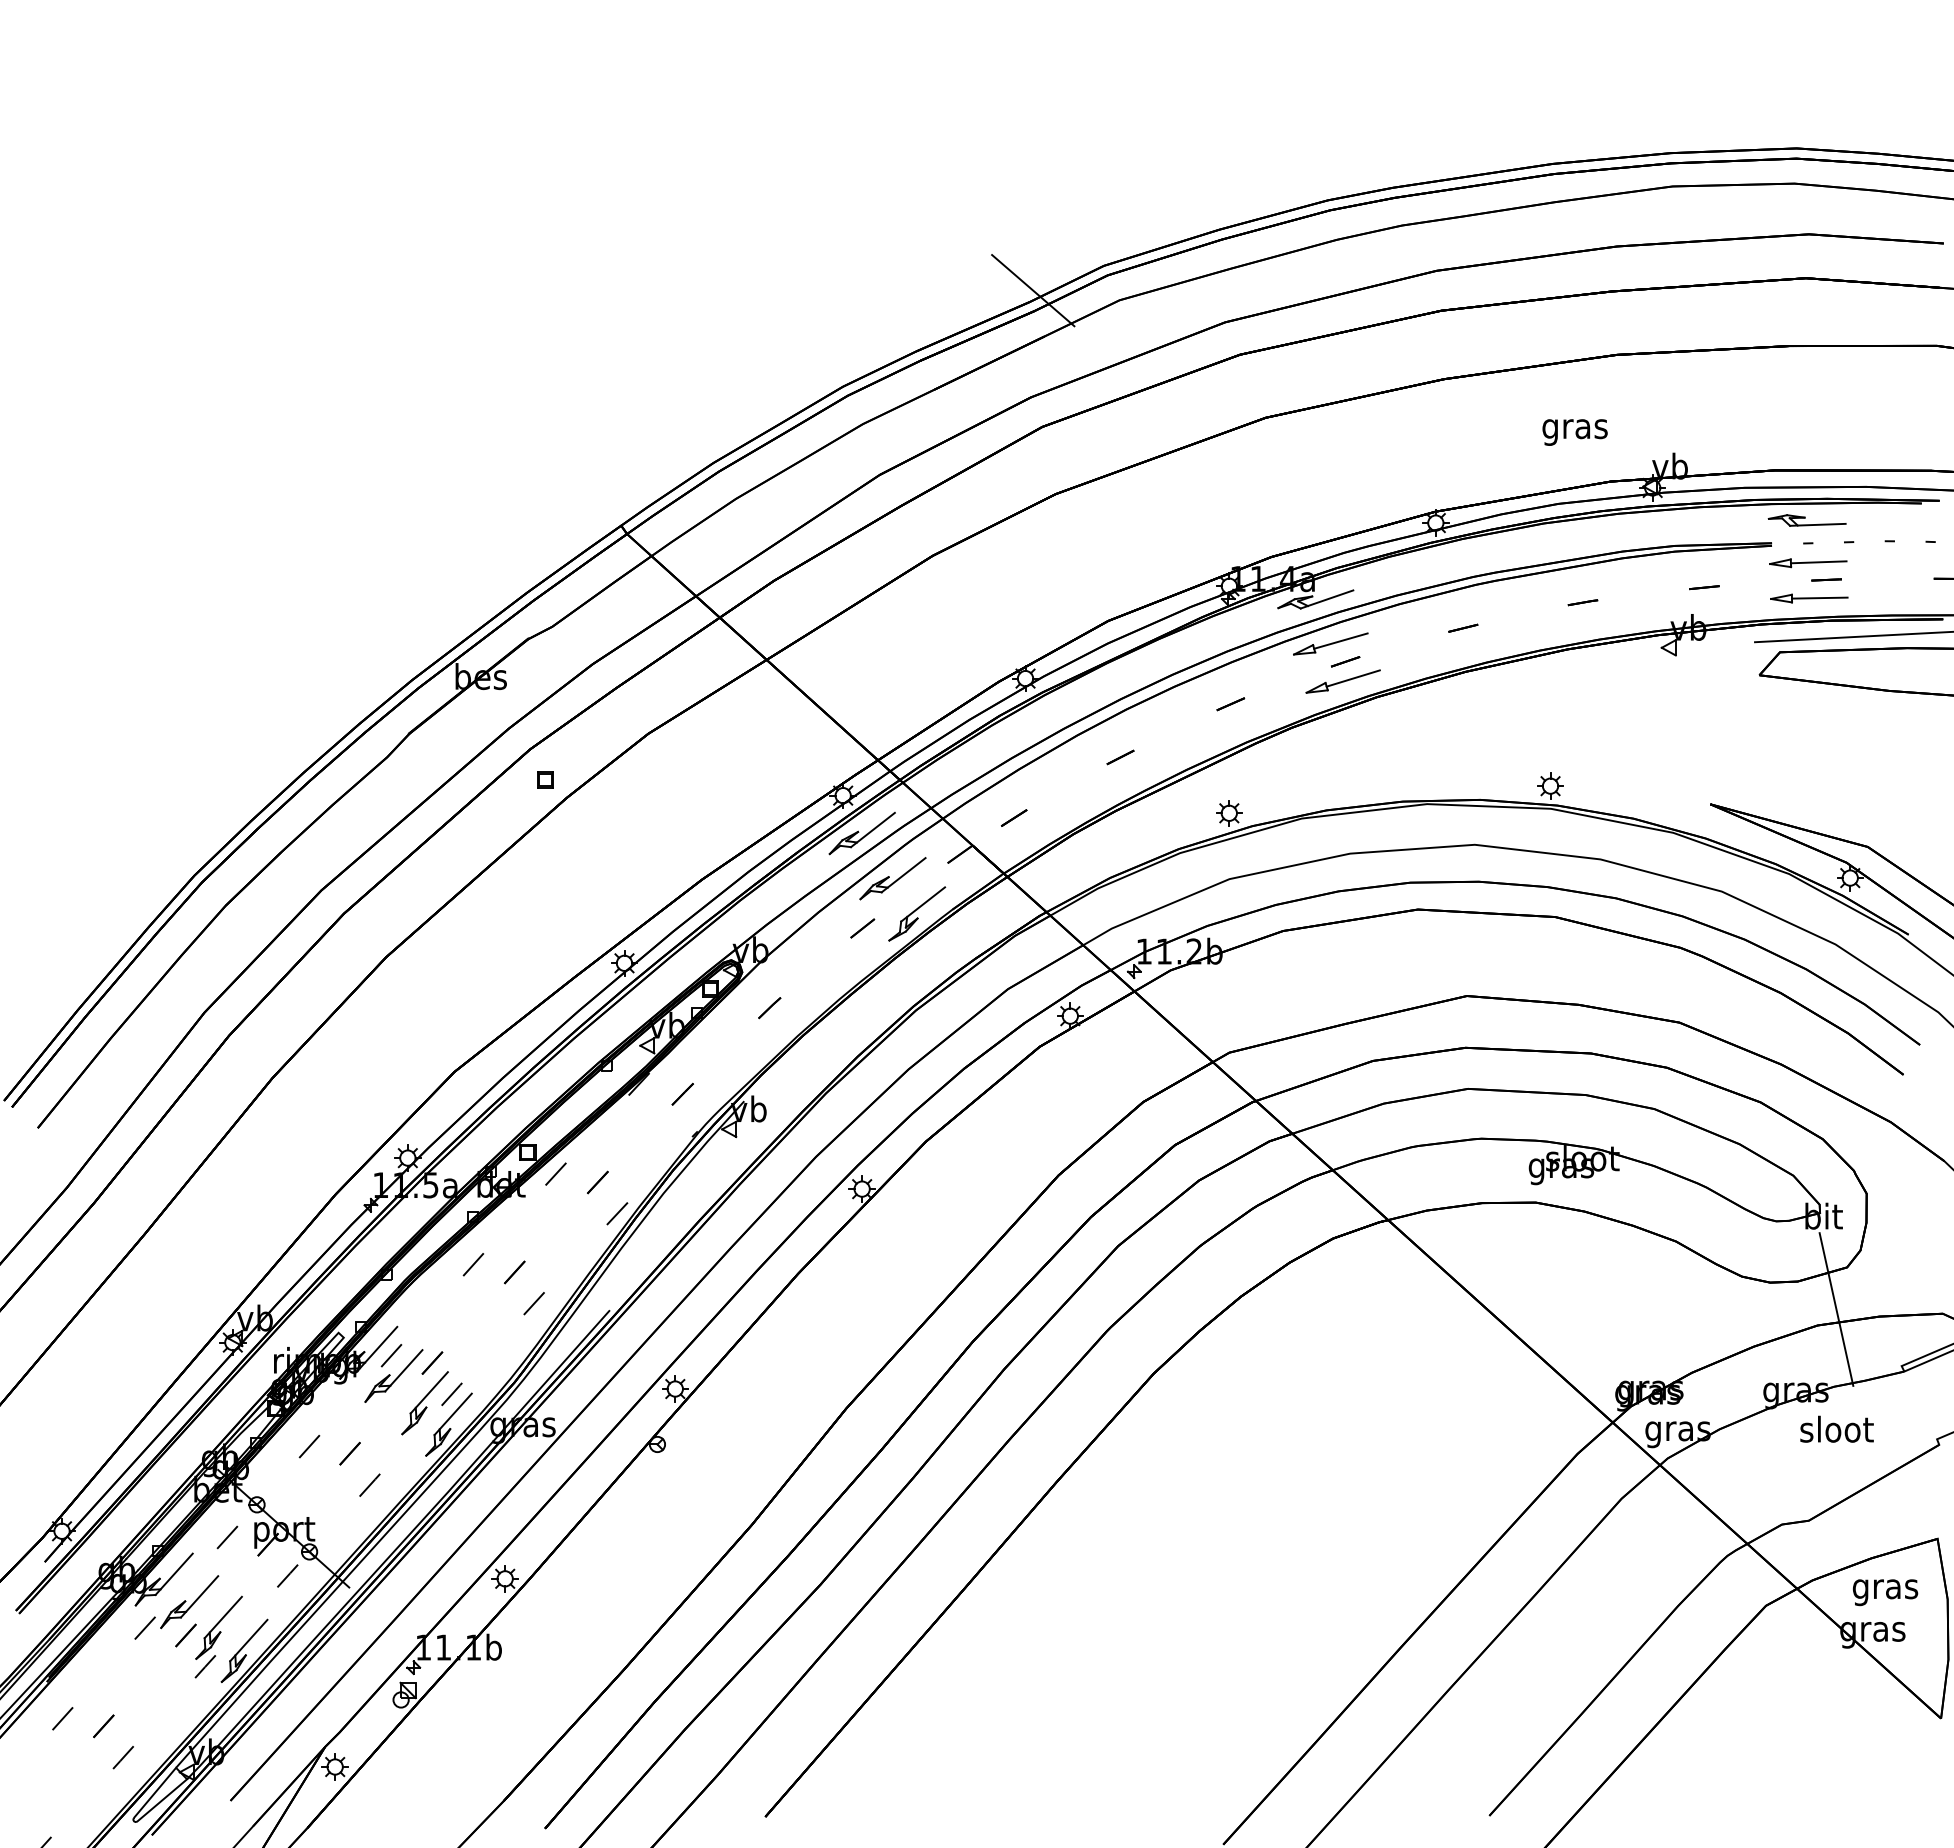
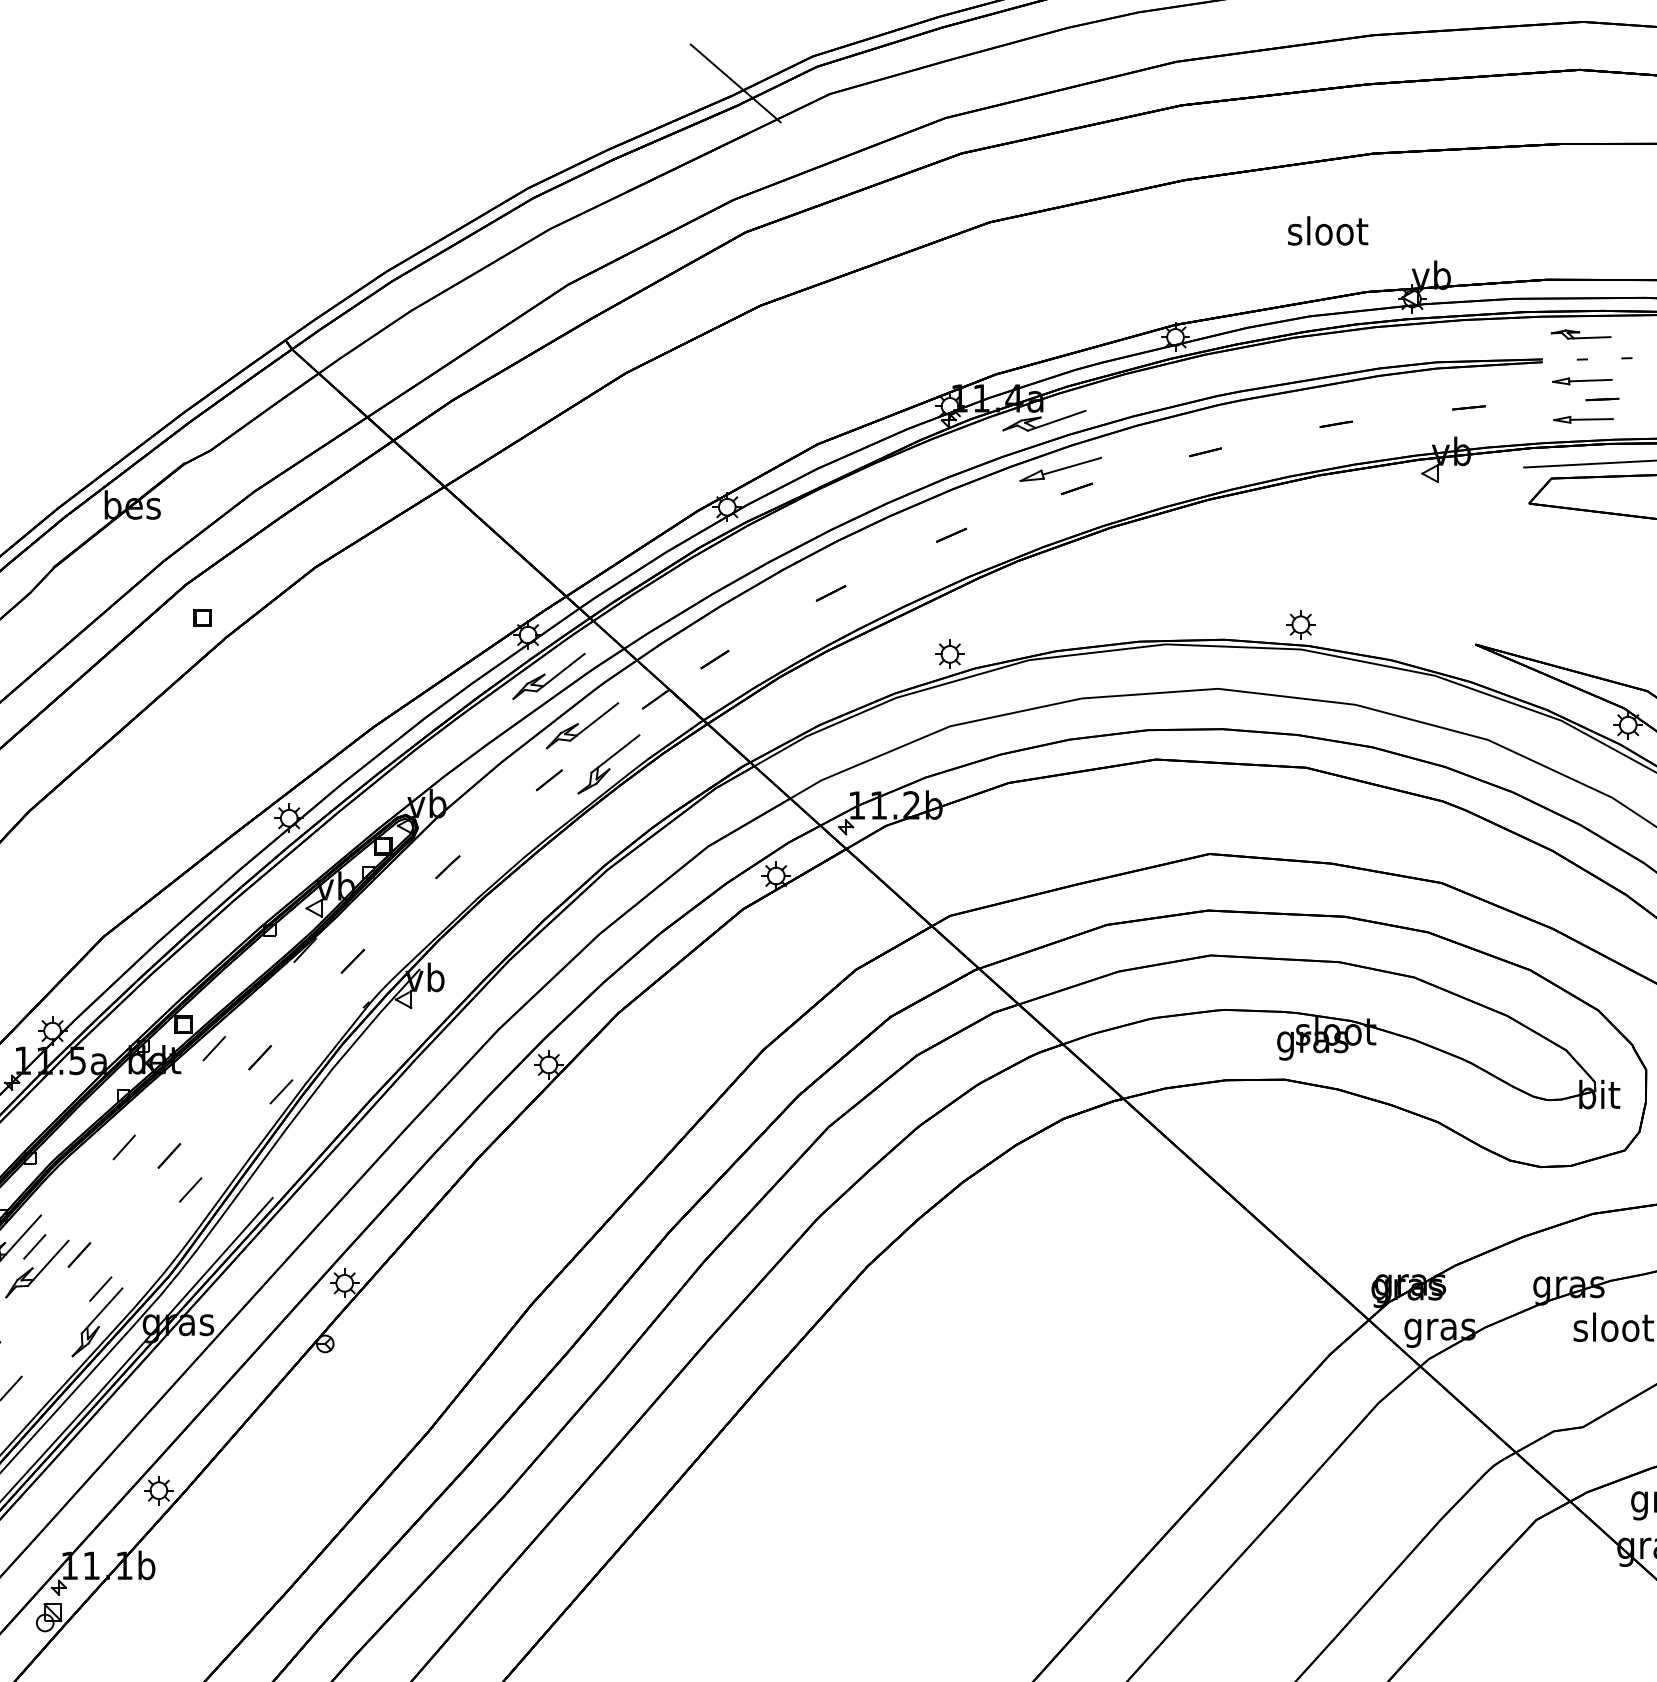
text: (1575, 428) -> (1328, 234), gras -> sloot
part: (1806, 520) -> (1580, 334), size x0.7
part: (1808, 563) -> (1582, 381), size x0.7
part: (1809, 598) -> (1583, 419), size x0.7
part: (1342, 681) -> (1073, 510), removed
line: (1836, 1309) -> (1613, 1196), removed
part: (424, 1403) -> (70, 1299), removed

